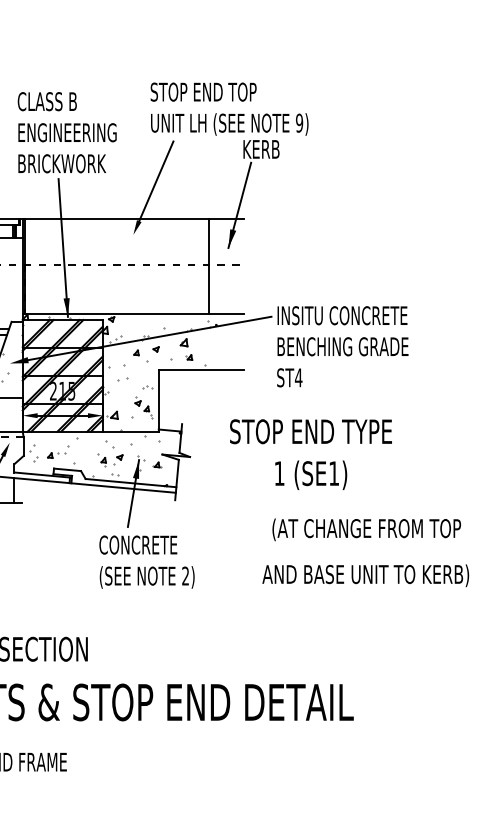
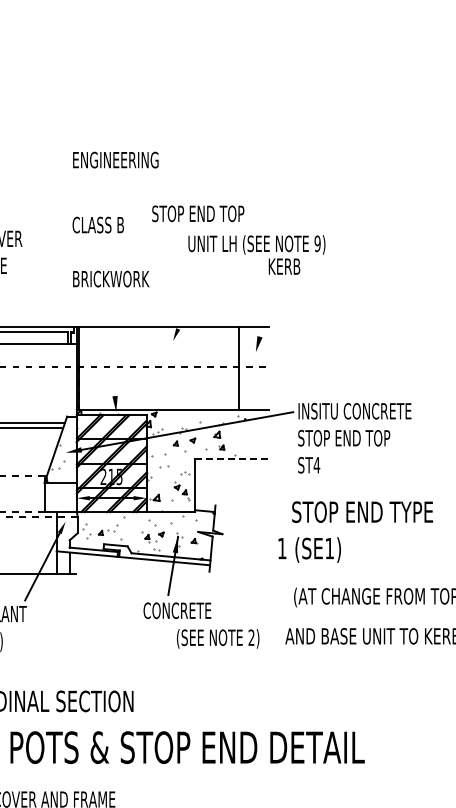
text: (203, 91) -> (198, 213), moved
text: (67, 132) -> (115, 159), moved
line: (155, 181) -> (192, 294), removed
line: (239, 205) -> (265, 315), removed
line: (63, 248) -> (112, 352), removed
text: (343, 345) -> (355, 437), BENCHING GRADE -> STOP END TOP
line: (201, 370) -> (232, 458), solid -> dashed
text: (310, 430) -> (362, 511), moved
text: (310, 474) -> (309, 549), moved
text: (147, 576) -> (218, 638), moved

